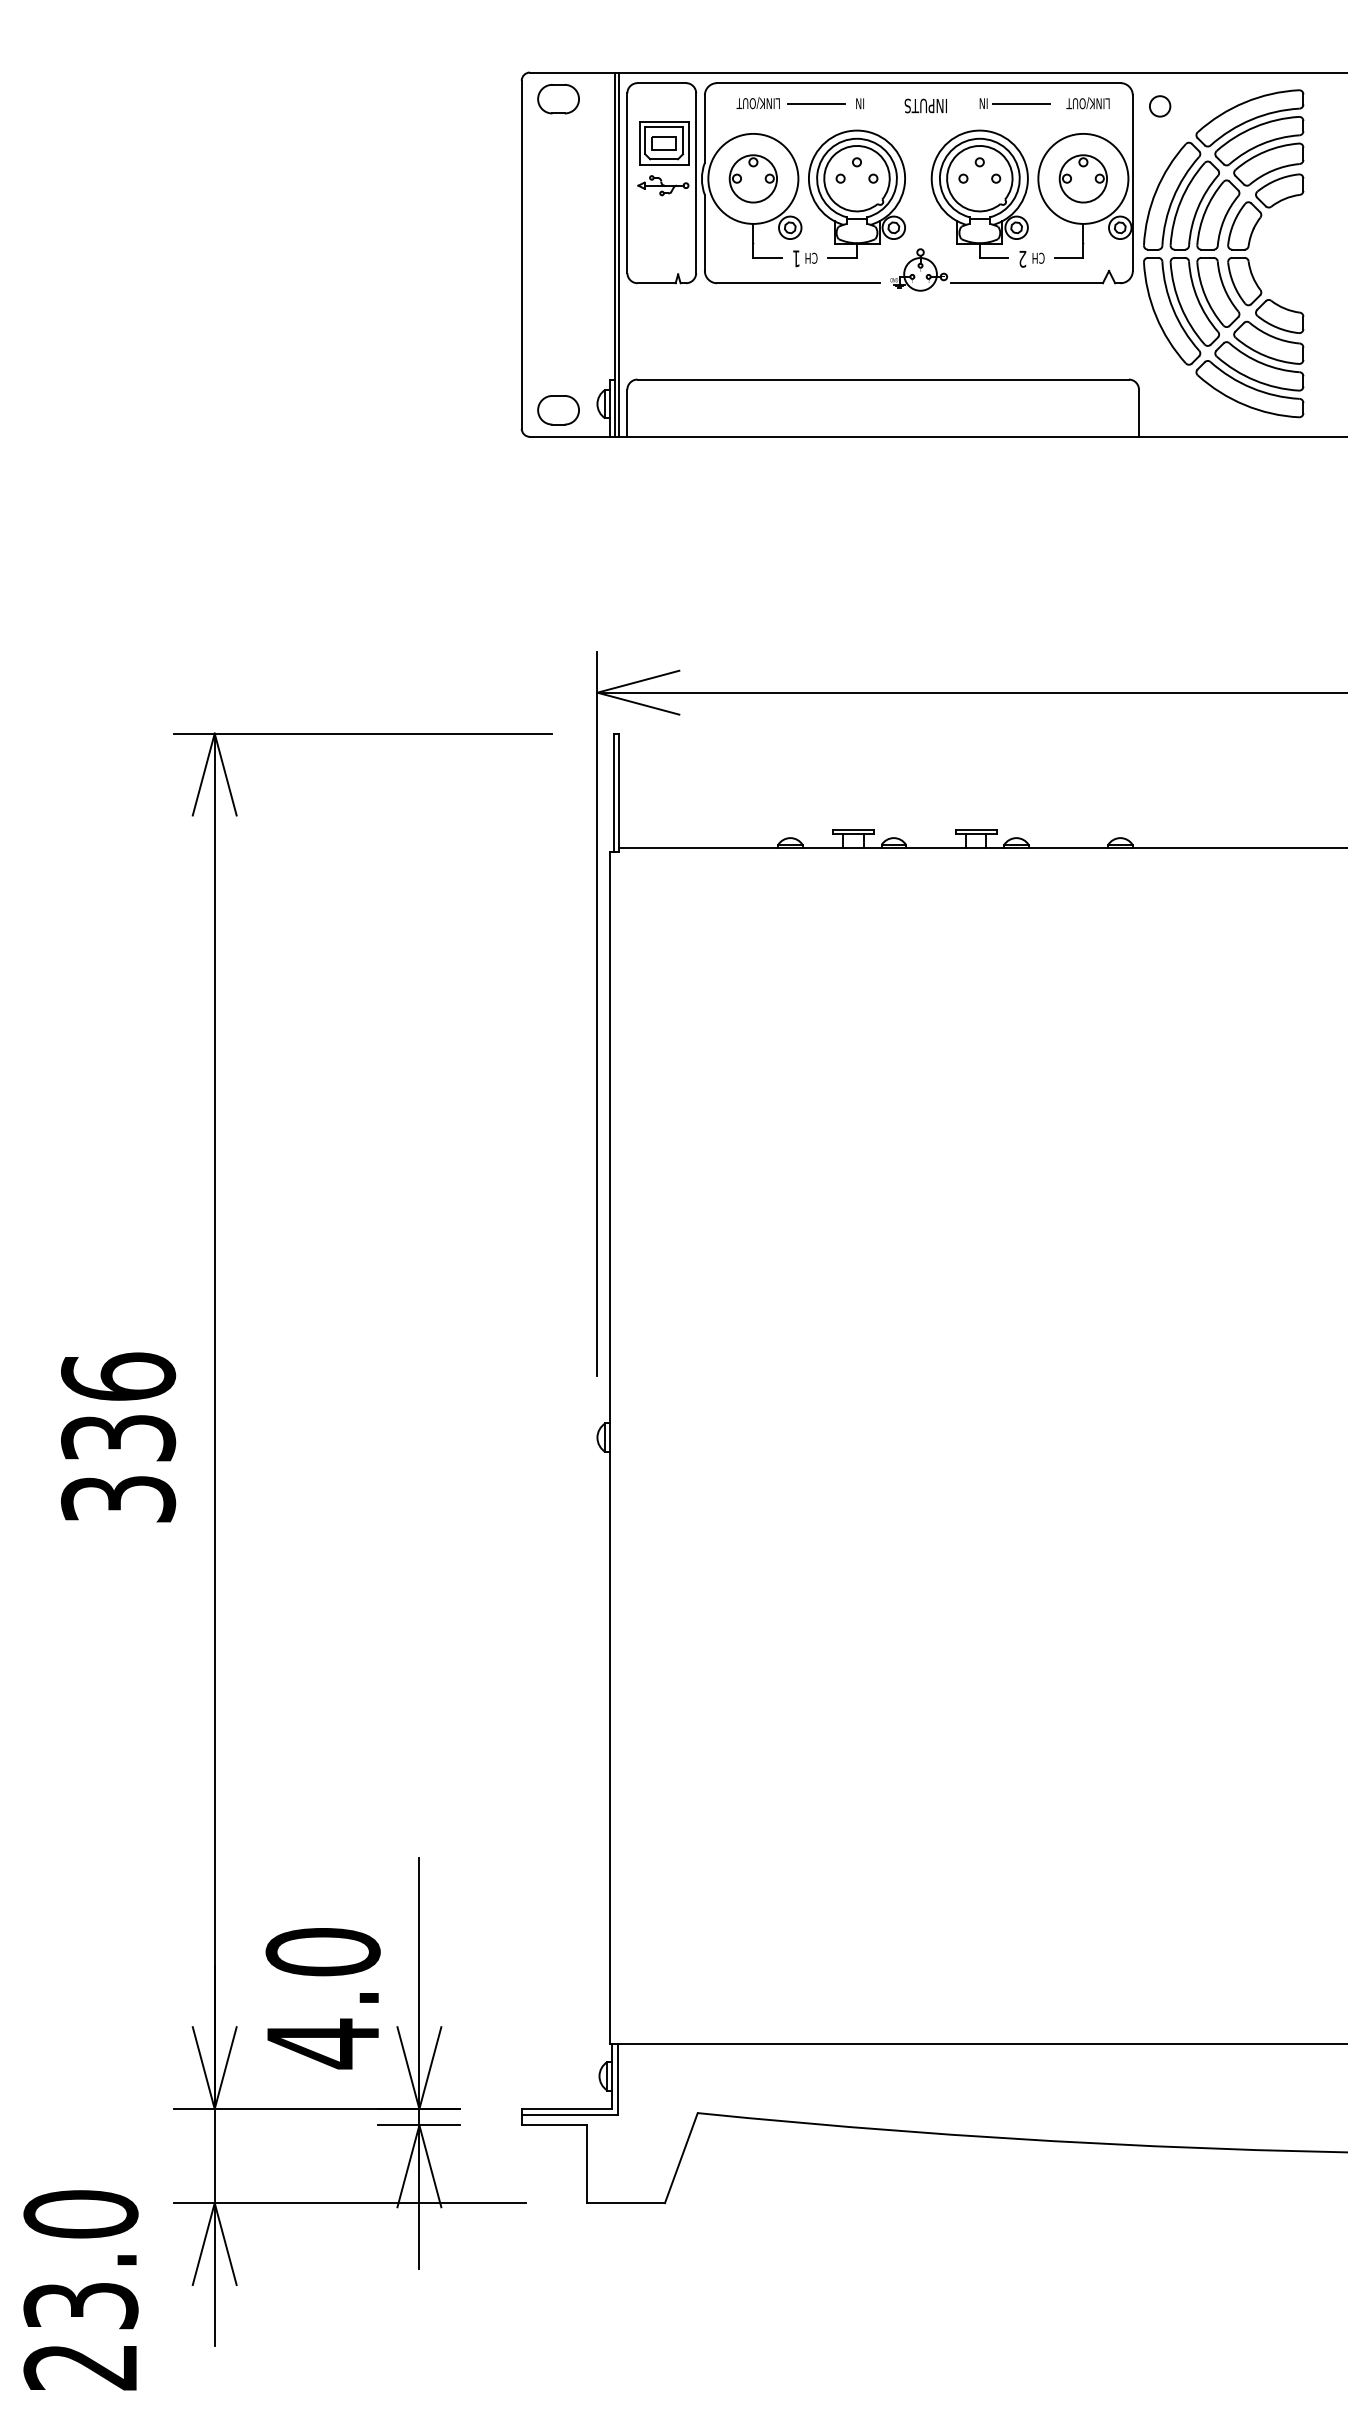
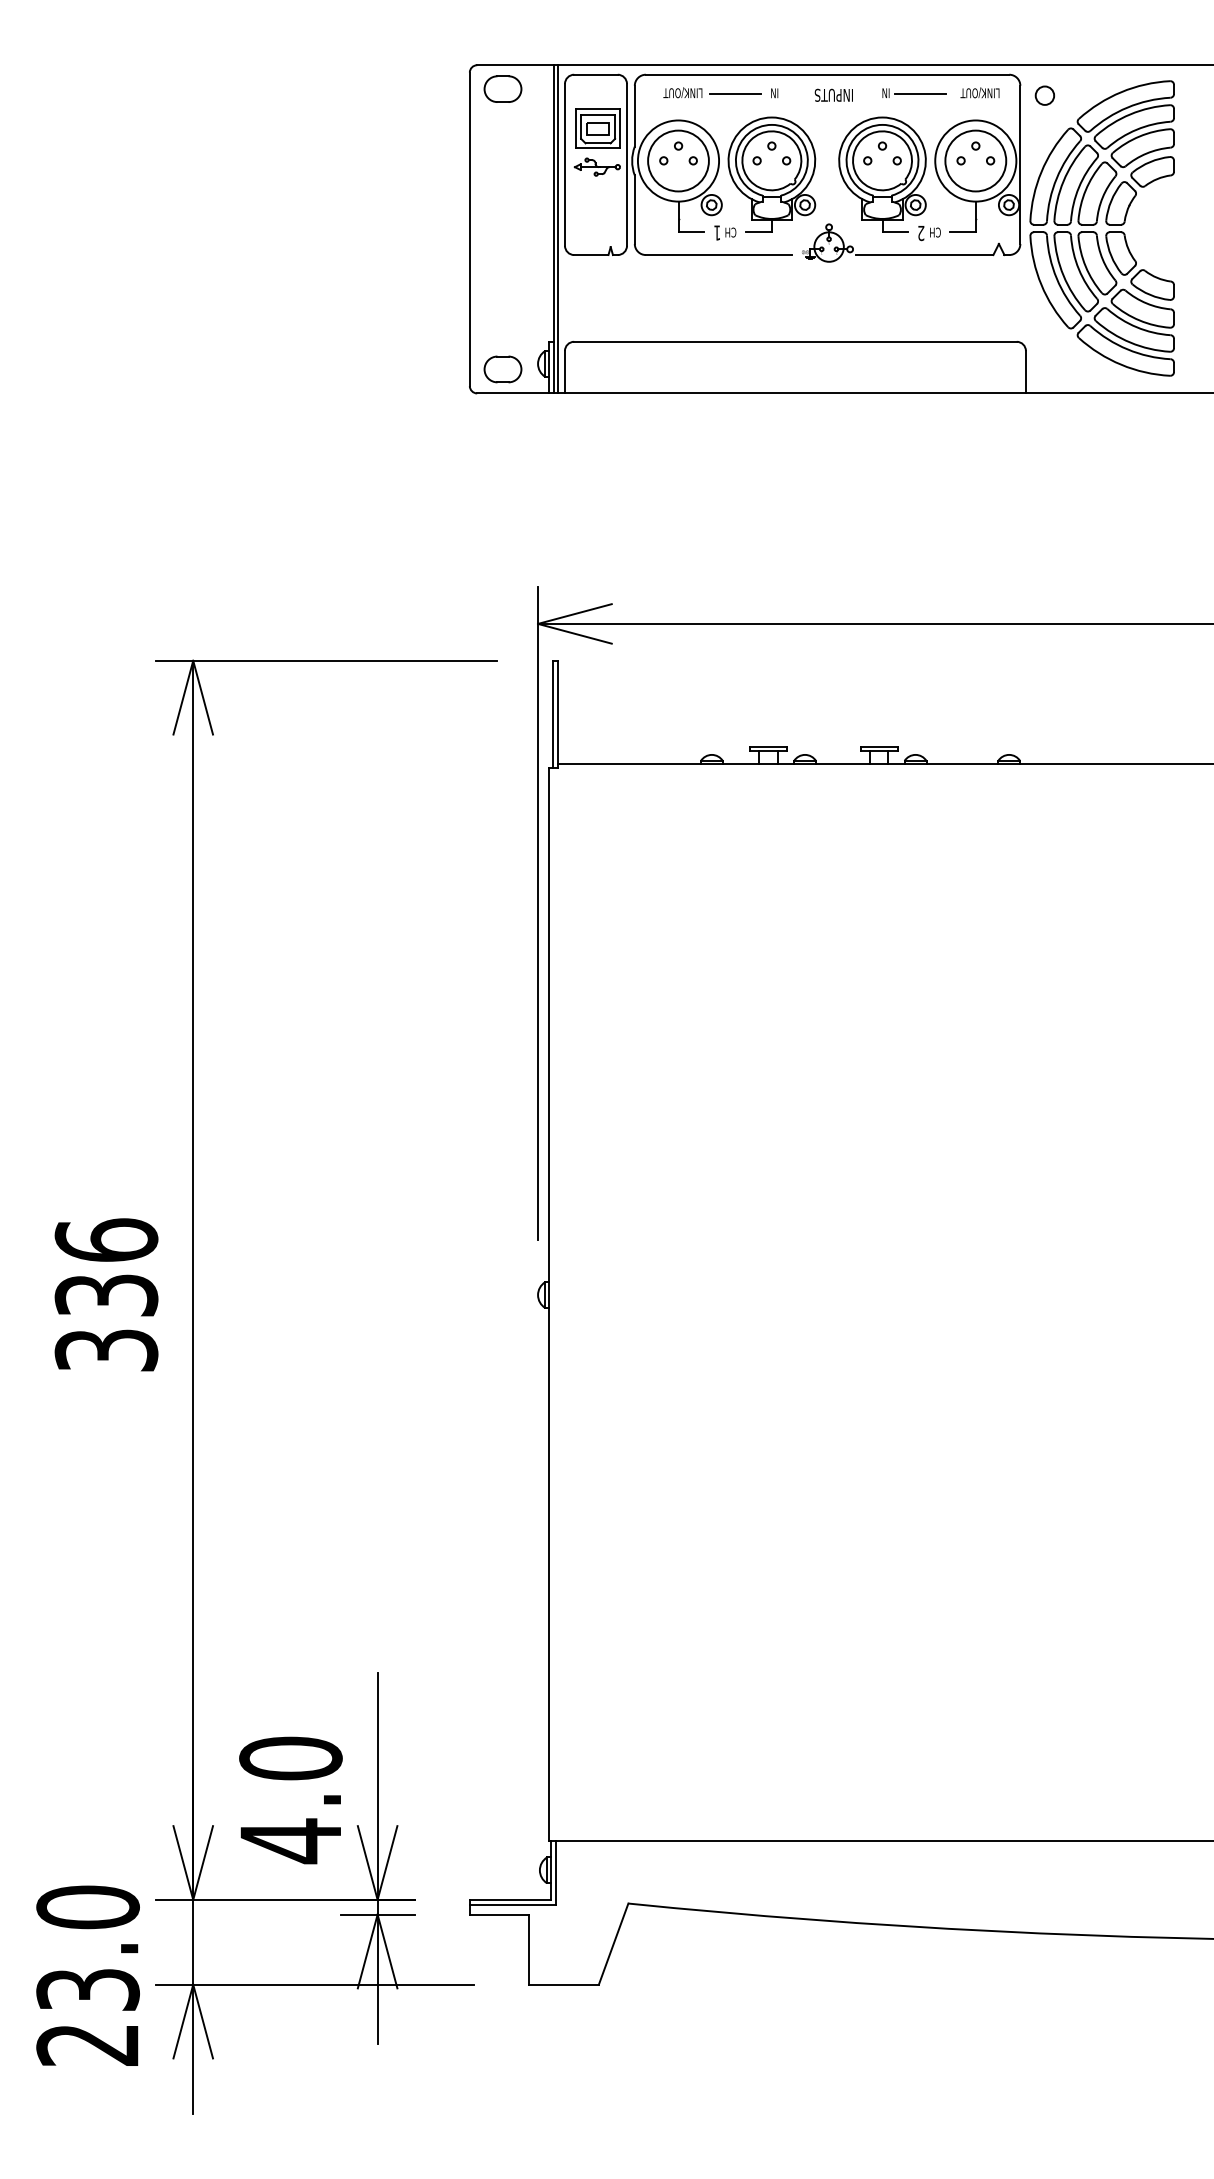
circle: (753, 178) -> (678, 160), size x1.43
circle: (1083, 178) -> (975, 160), size x1.43
text: (80, 2290) -> (87, 1975), moved

